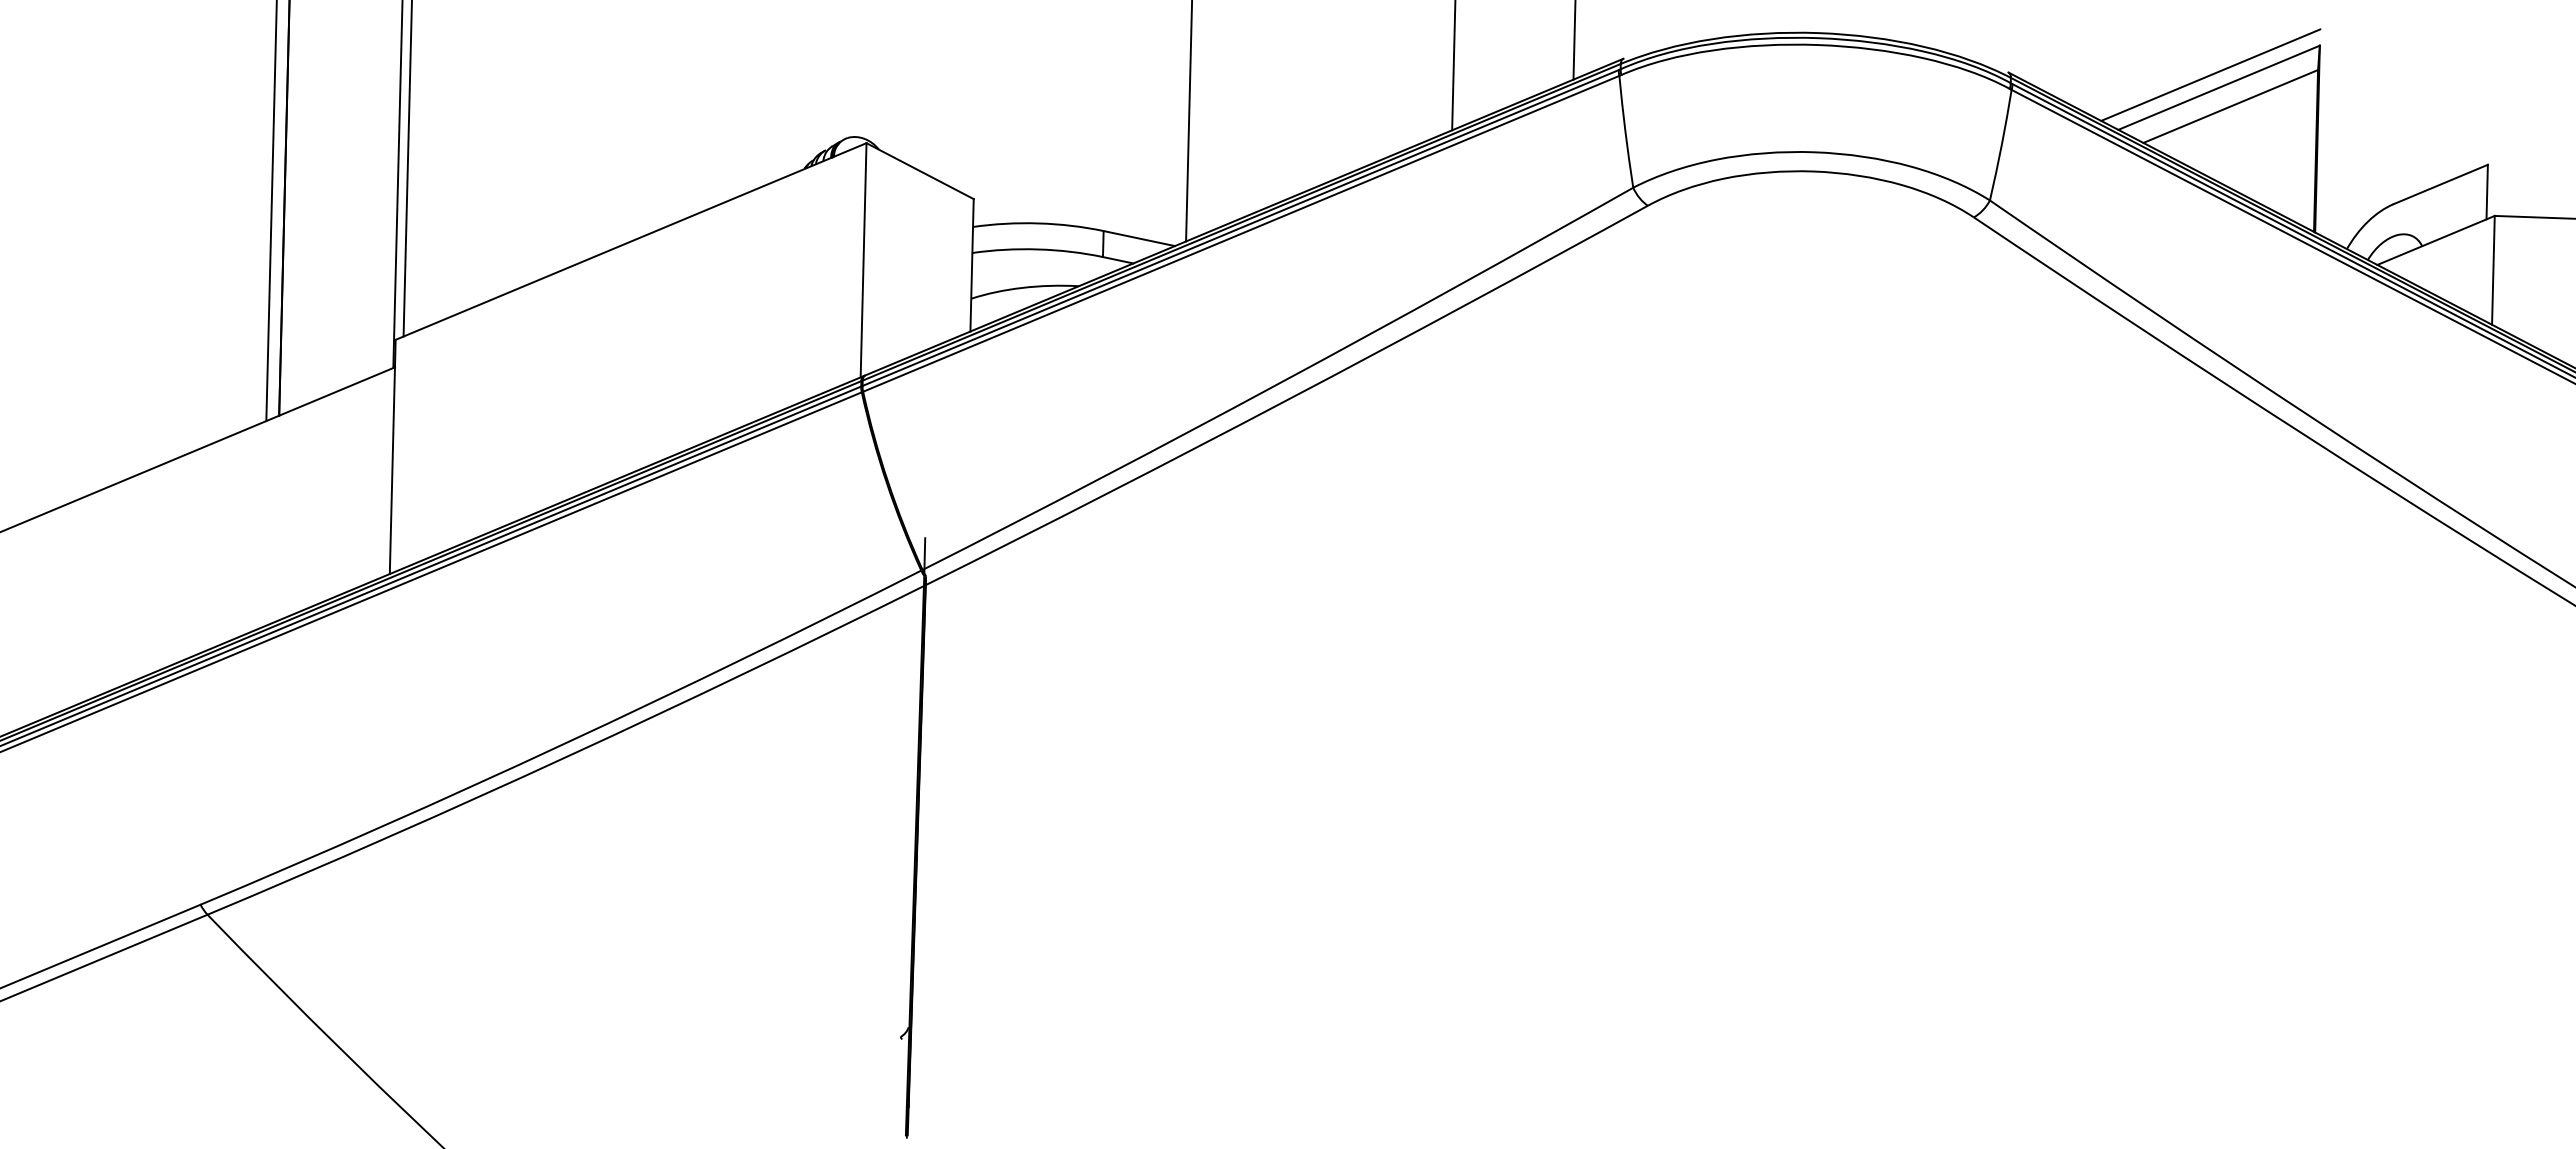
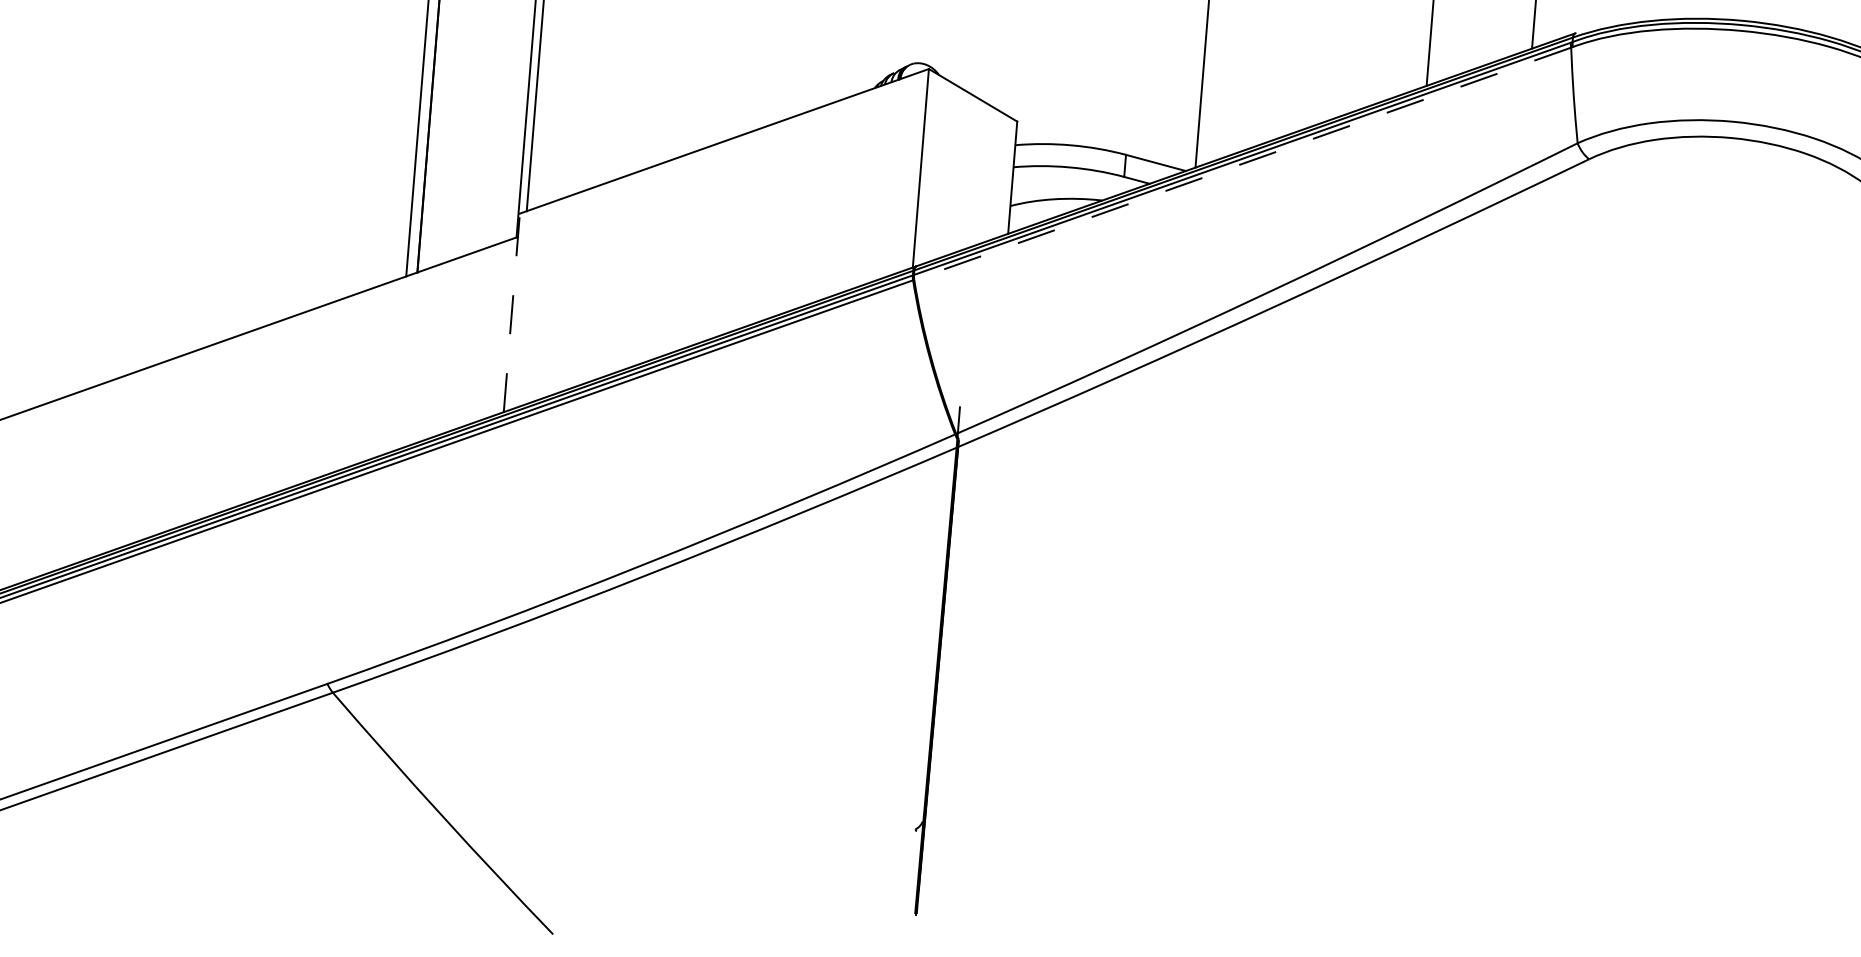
line: (1241, 233) -> (1242, 163), solid -> dashed
line: (392, 456) -> (511, 312), solid -> dashed

